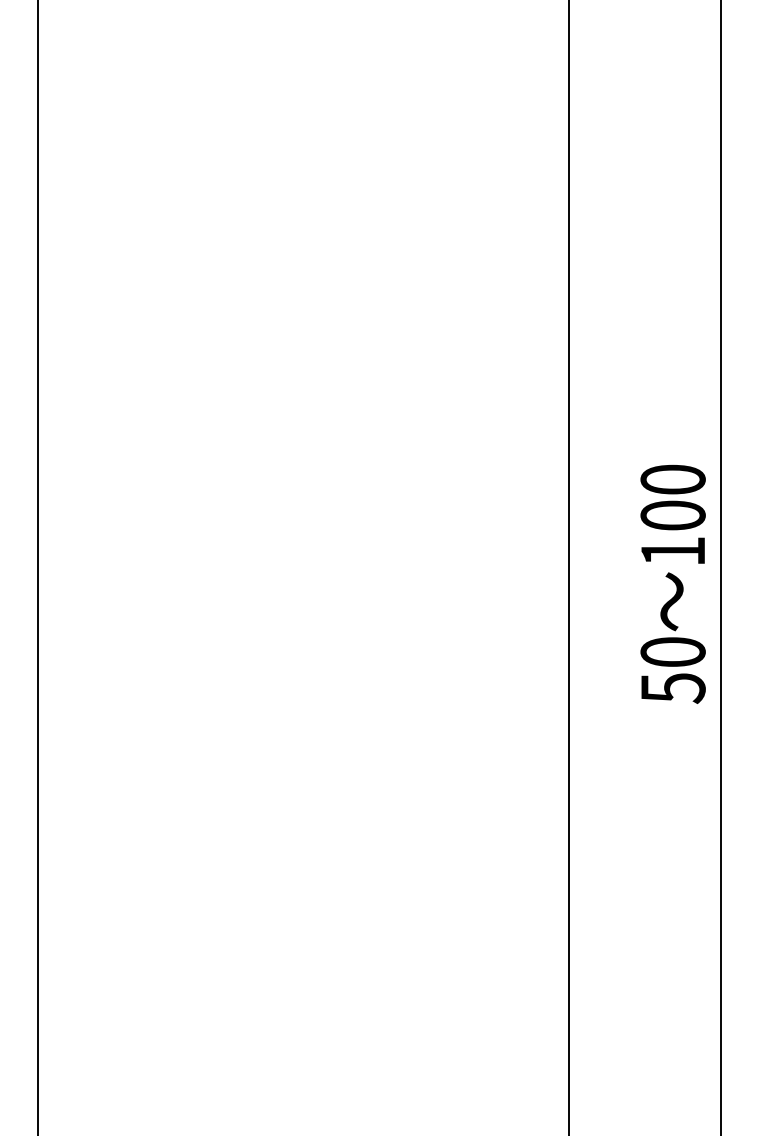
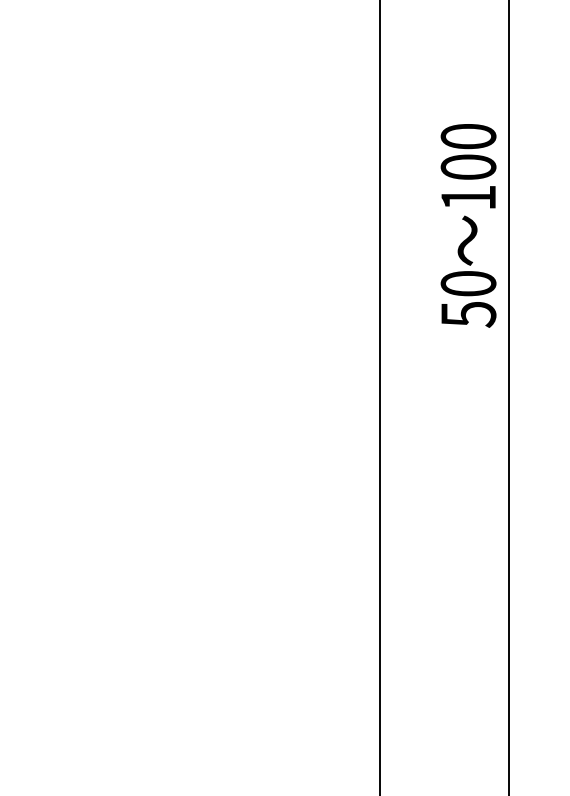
text: (672, 584) -> (468, 226), moved

